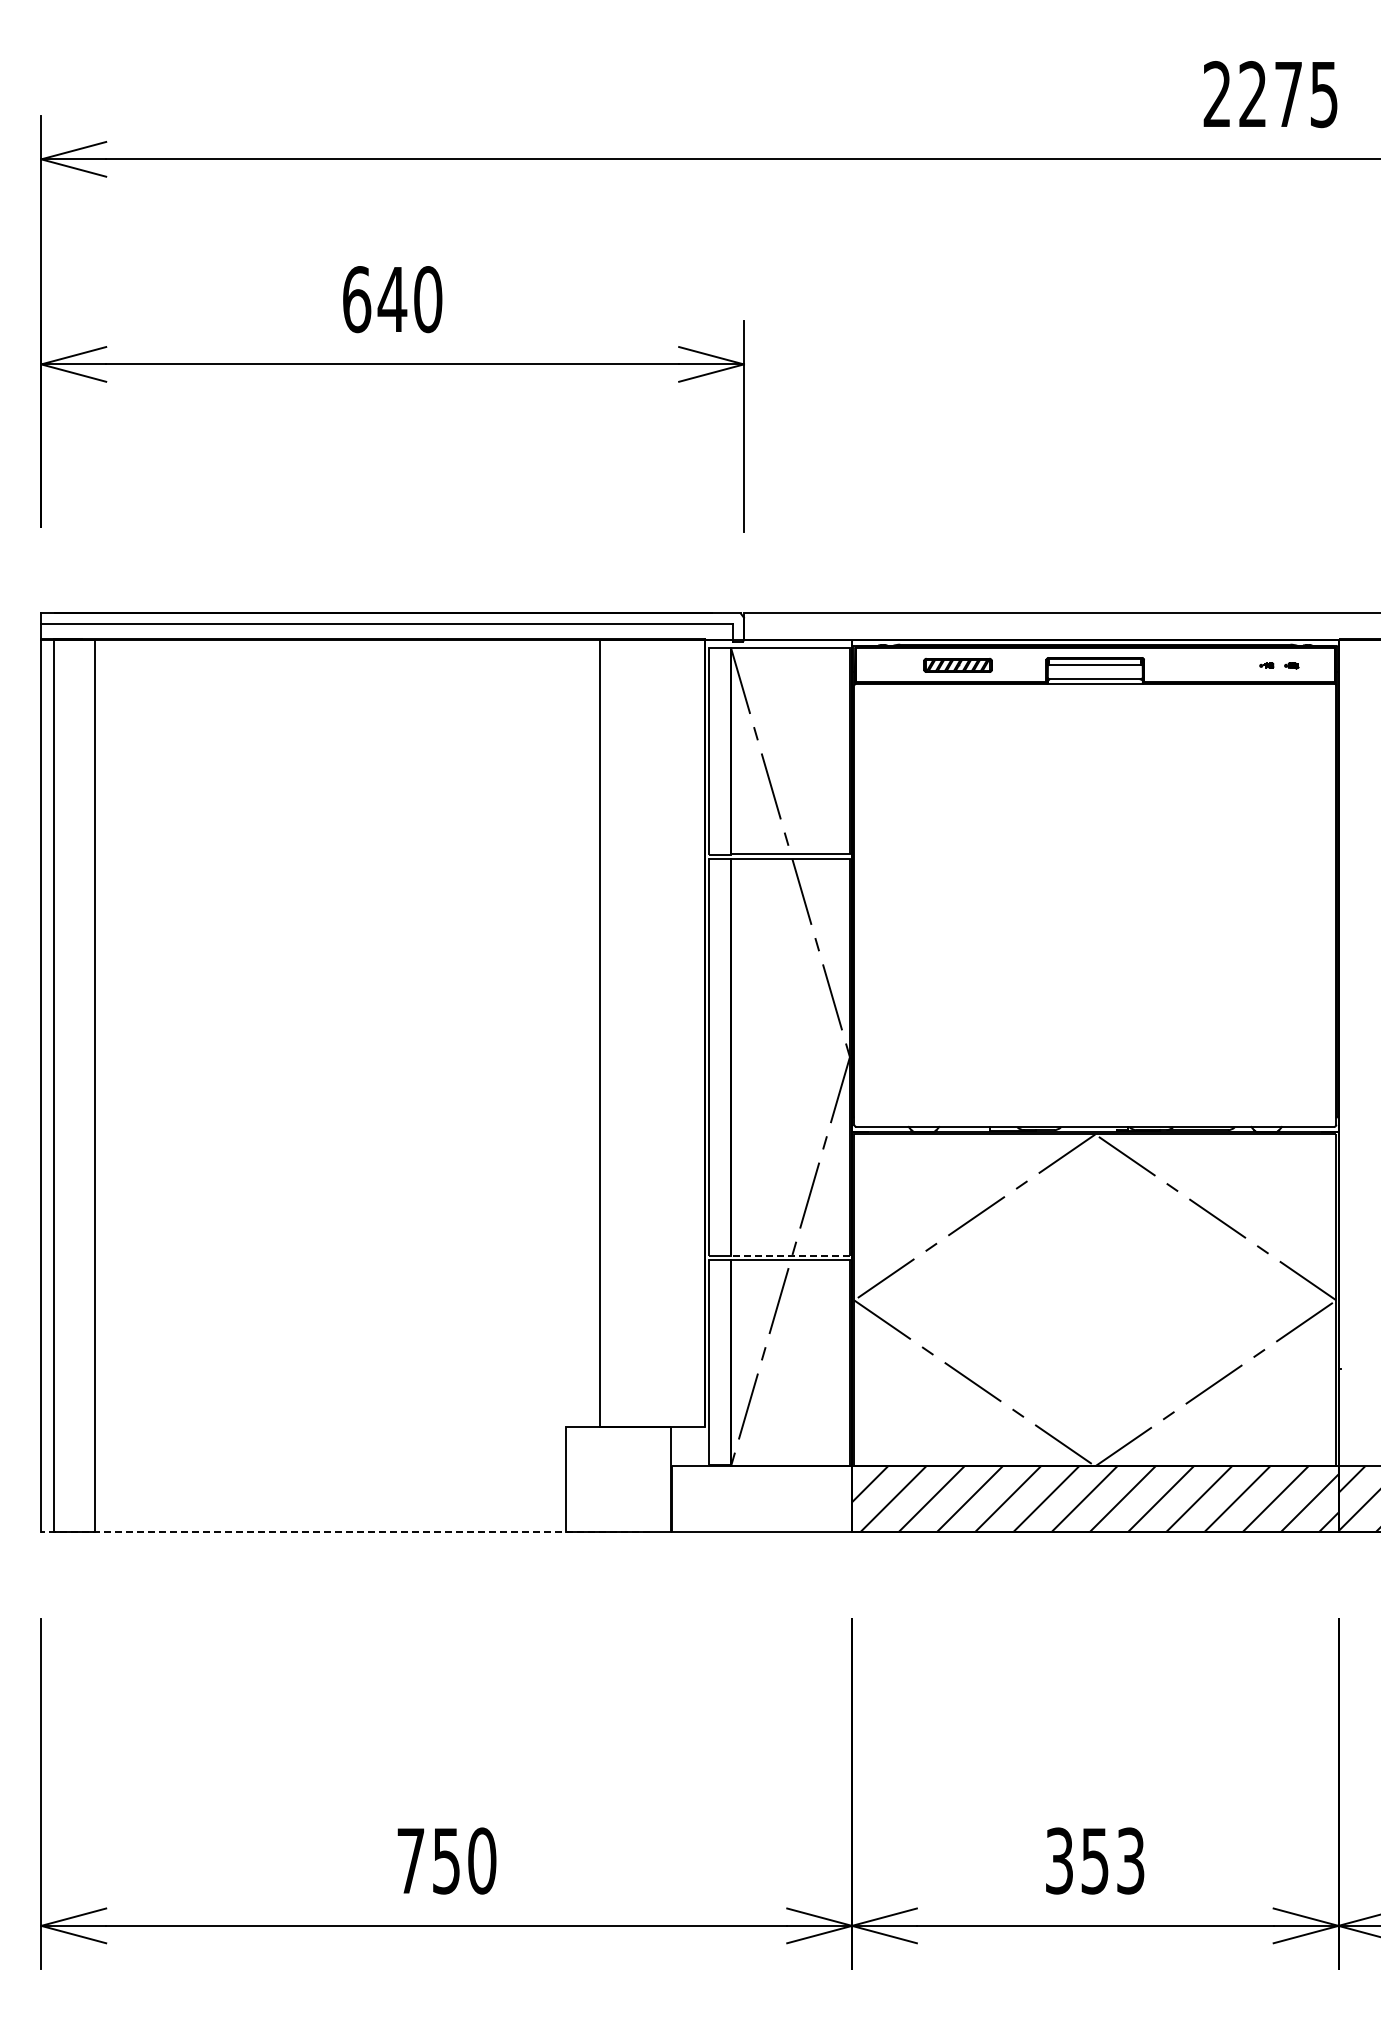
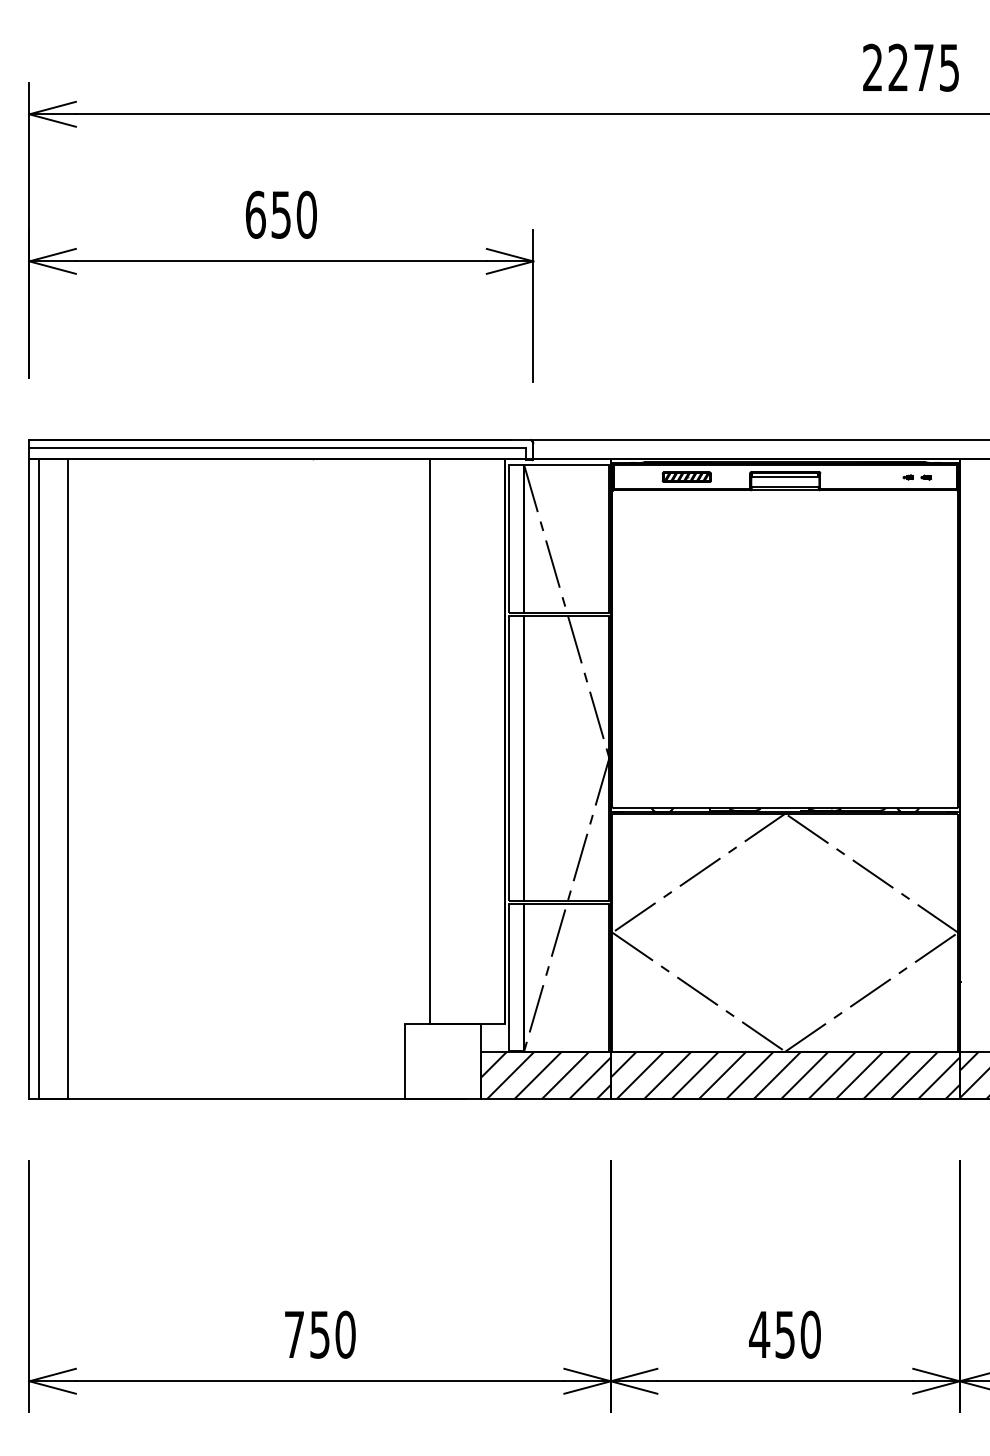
text: (392, 300) -> (281, 215), 640 -> 650
line: (789, 1255) -> (566, 900), dashed -> solid
hatch: (761, 1499) -> (545, 1075), added
line: (345, 1532) -> (247, 1099), dashed -> solid
text: (1094, 1860) -> (784, 1334), 353 -> 450

